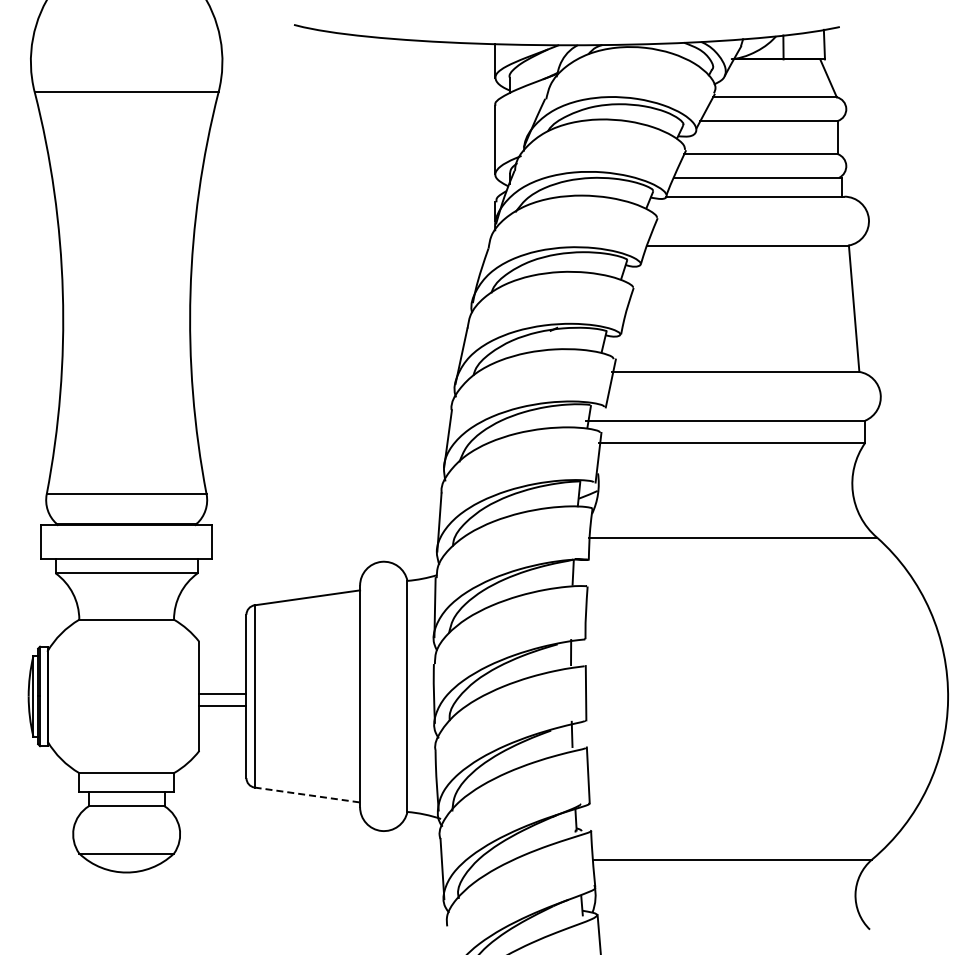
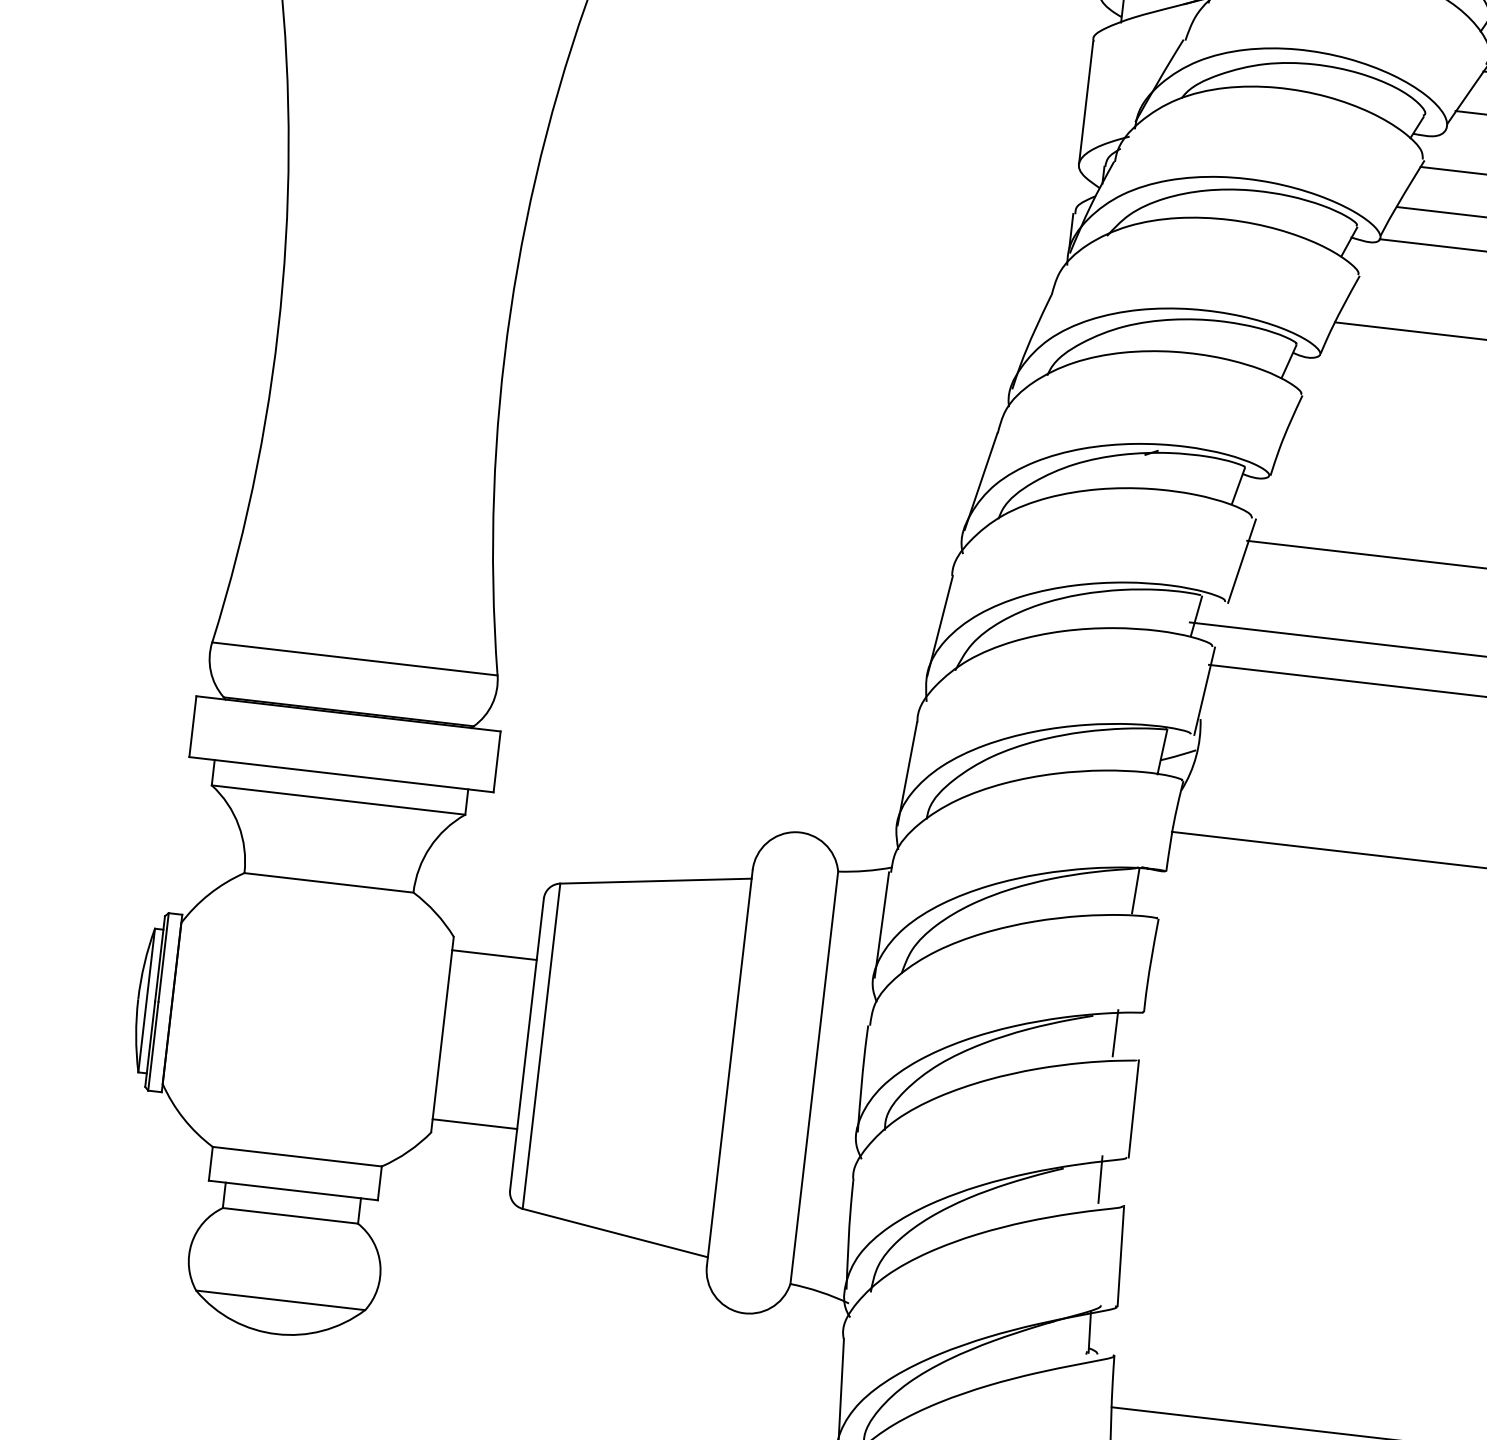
line: (222, 693) -> (474, 1123), moved
line: (222, 706) -> (493, 955), moved
line: (307, 795) -> (615, 1233), dashed -> solid

